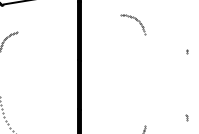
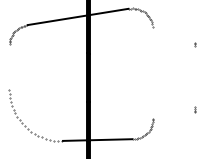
line: (68, 23) -> (77, 16), added

